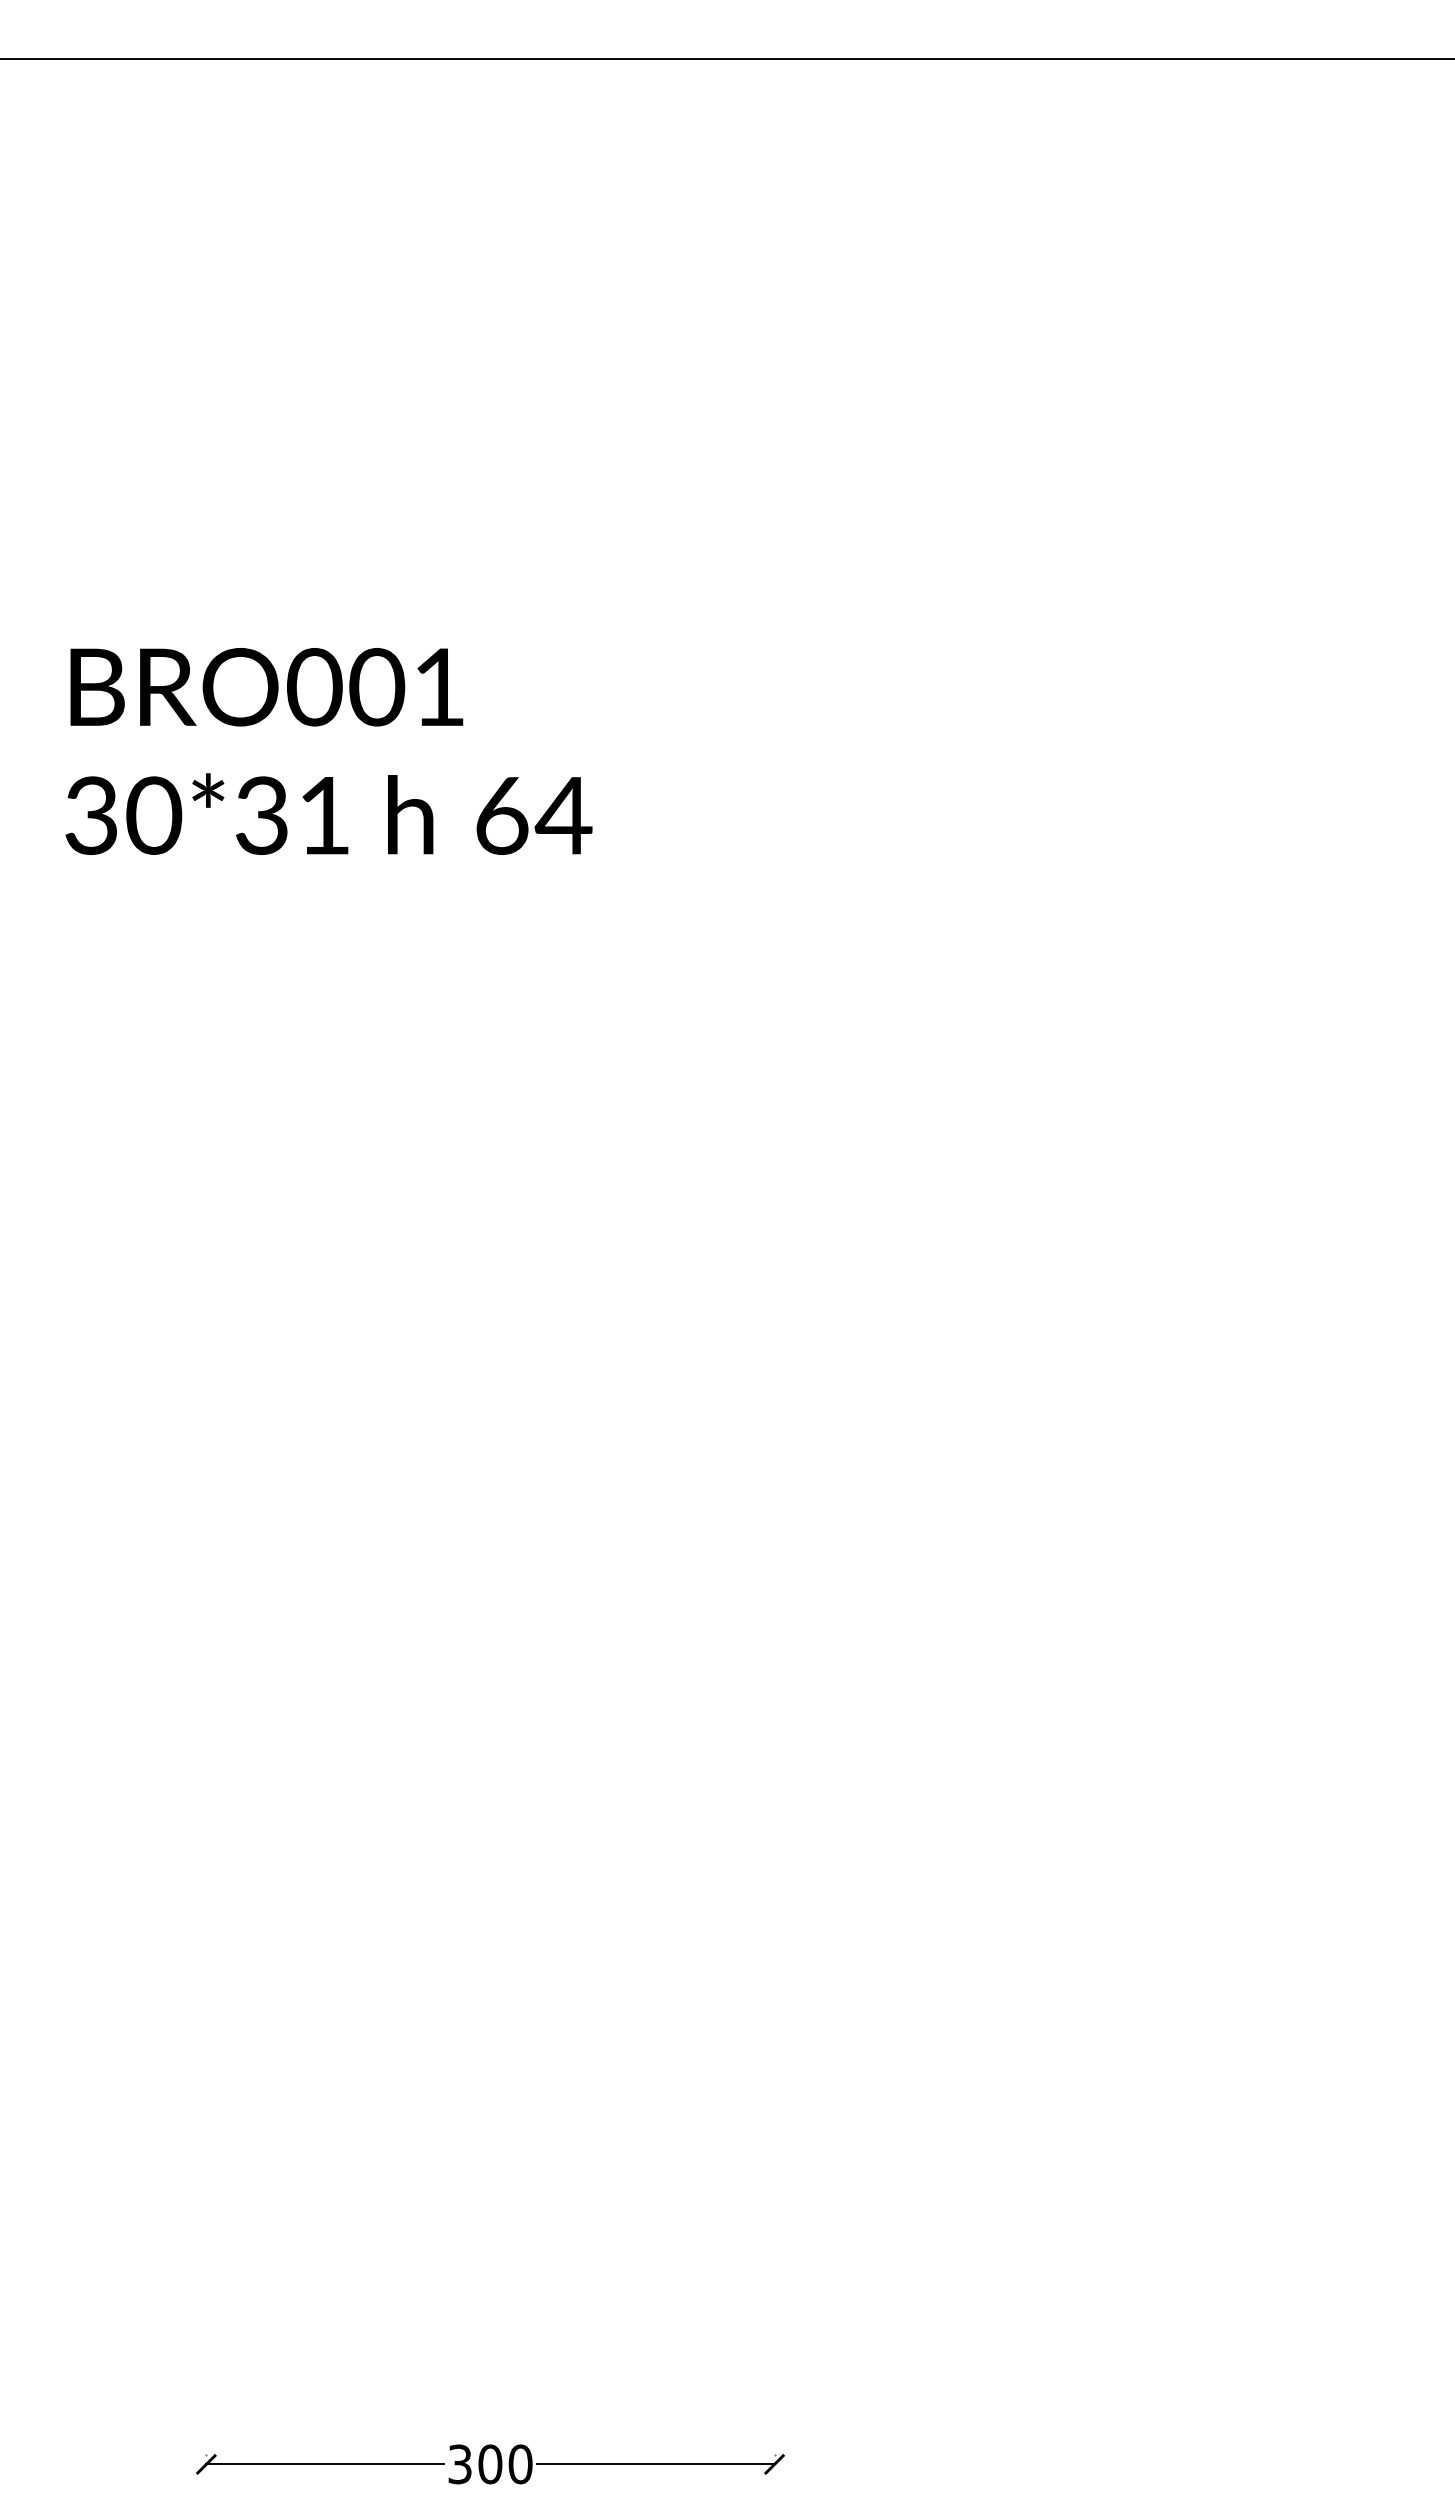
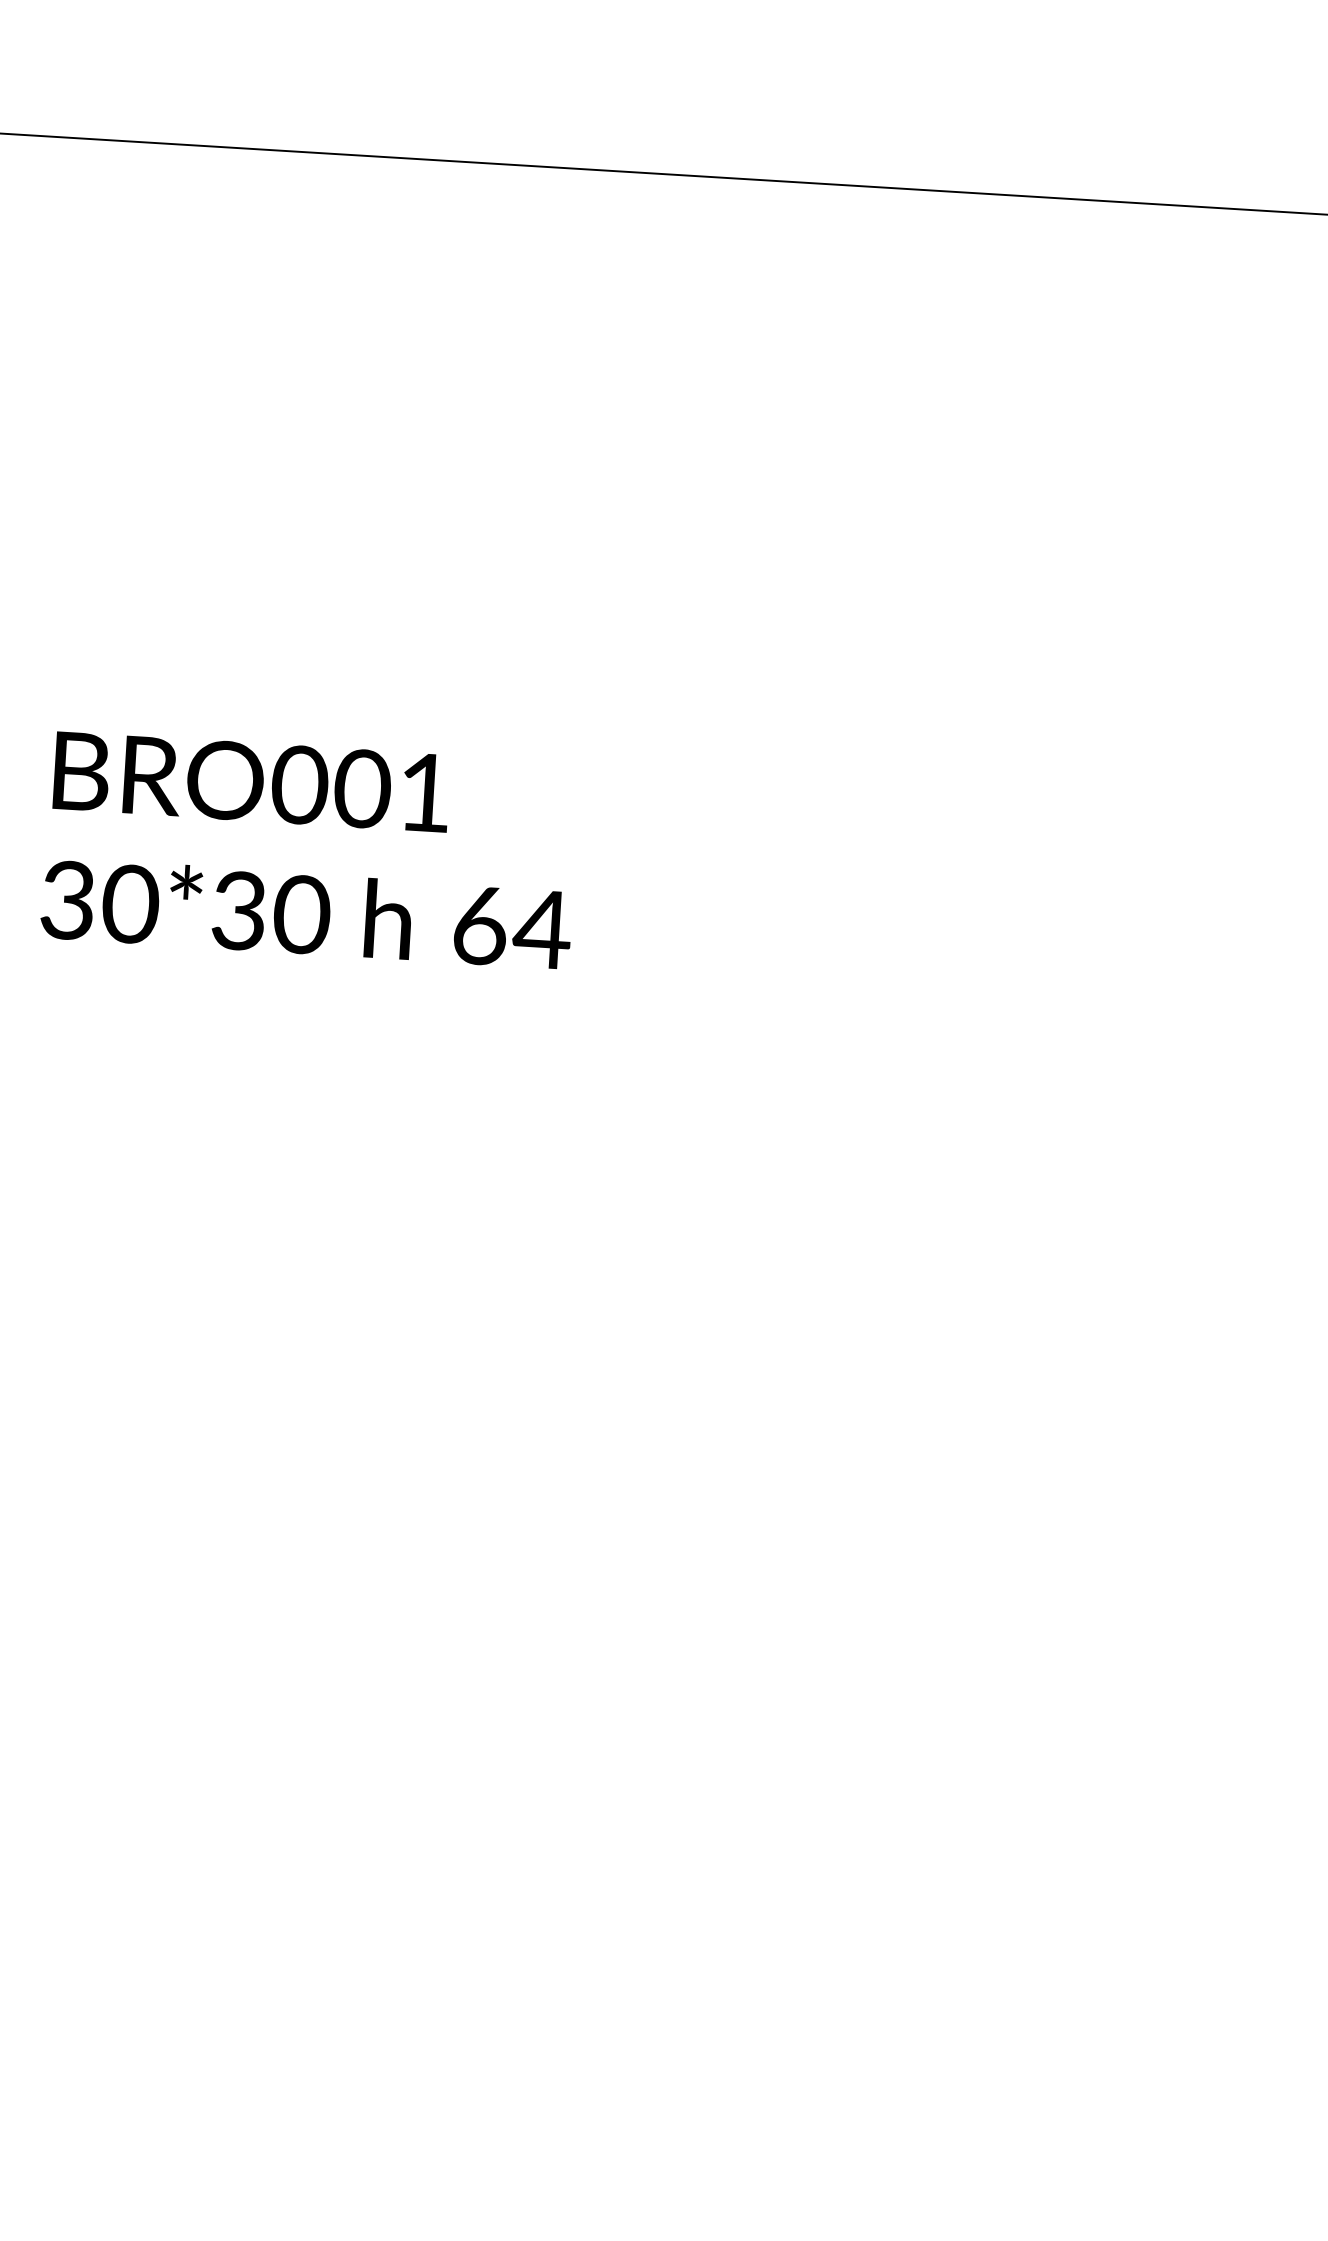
text: (324, 815) -> (301, 914), 30*31 -> 30*30

